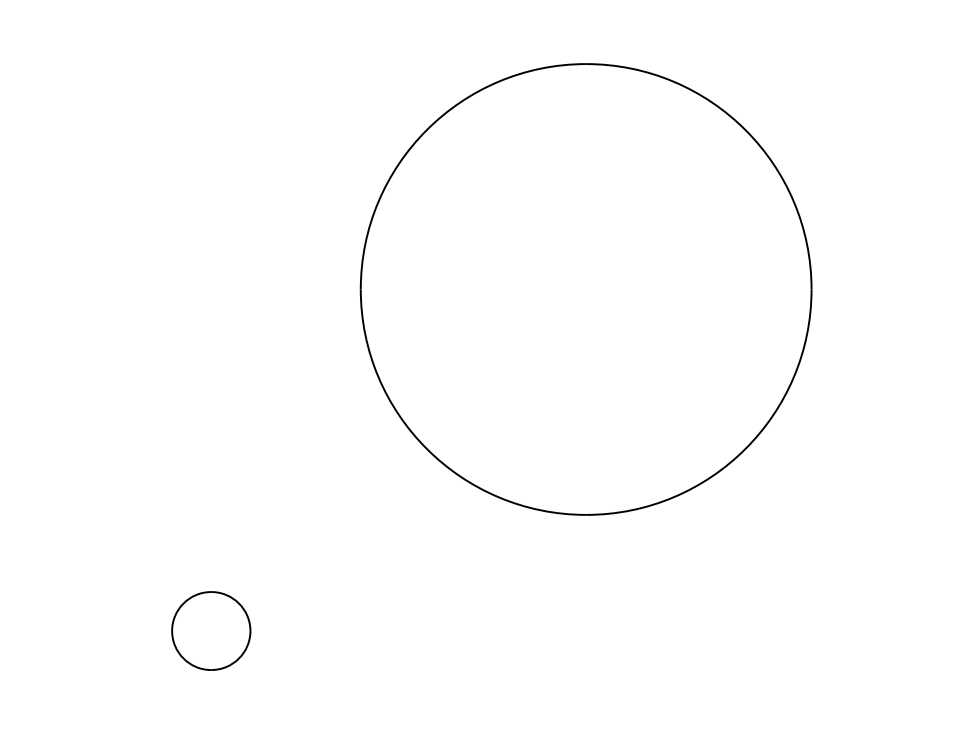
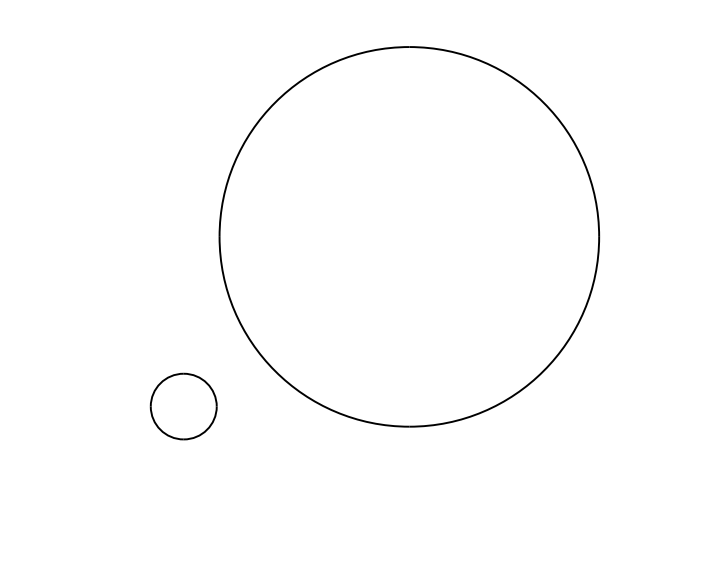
part: (211, 630) -> (183, 406), moved

